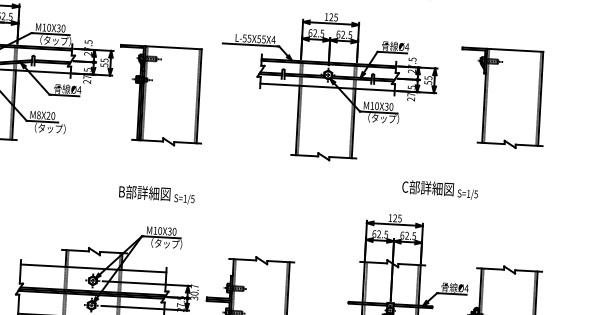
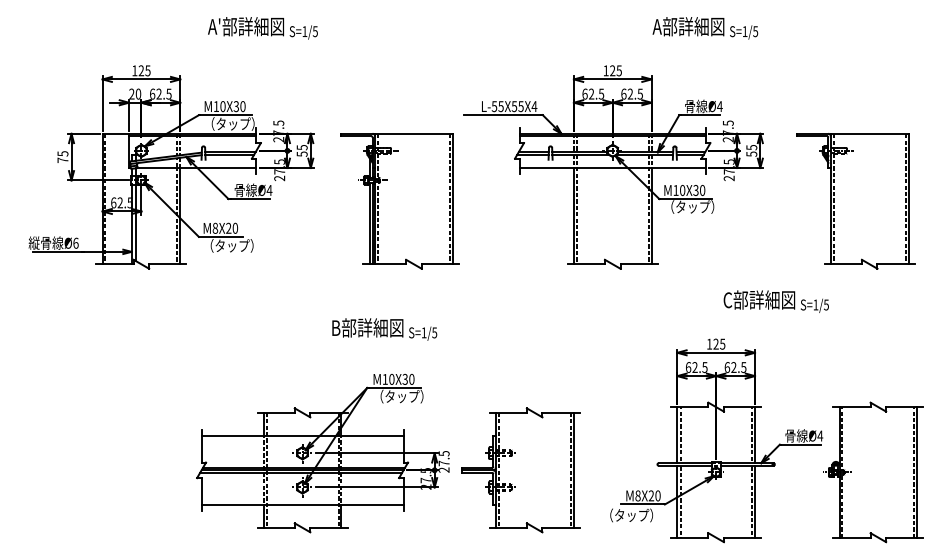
part: (160, 95) -> (399, 201), moved
part: (502, 98) -> (855, 201), moved
text: (194, 292) -> (443, 461), 30.7 -> 27.5

